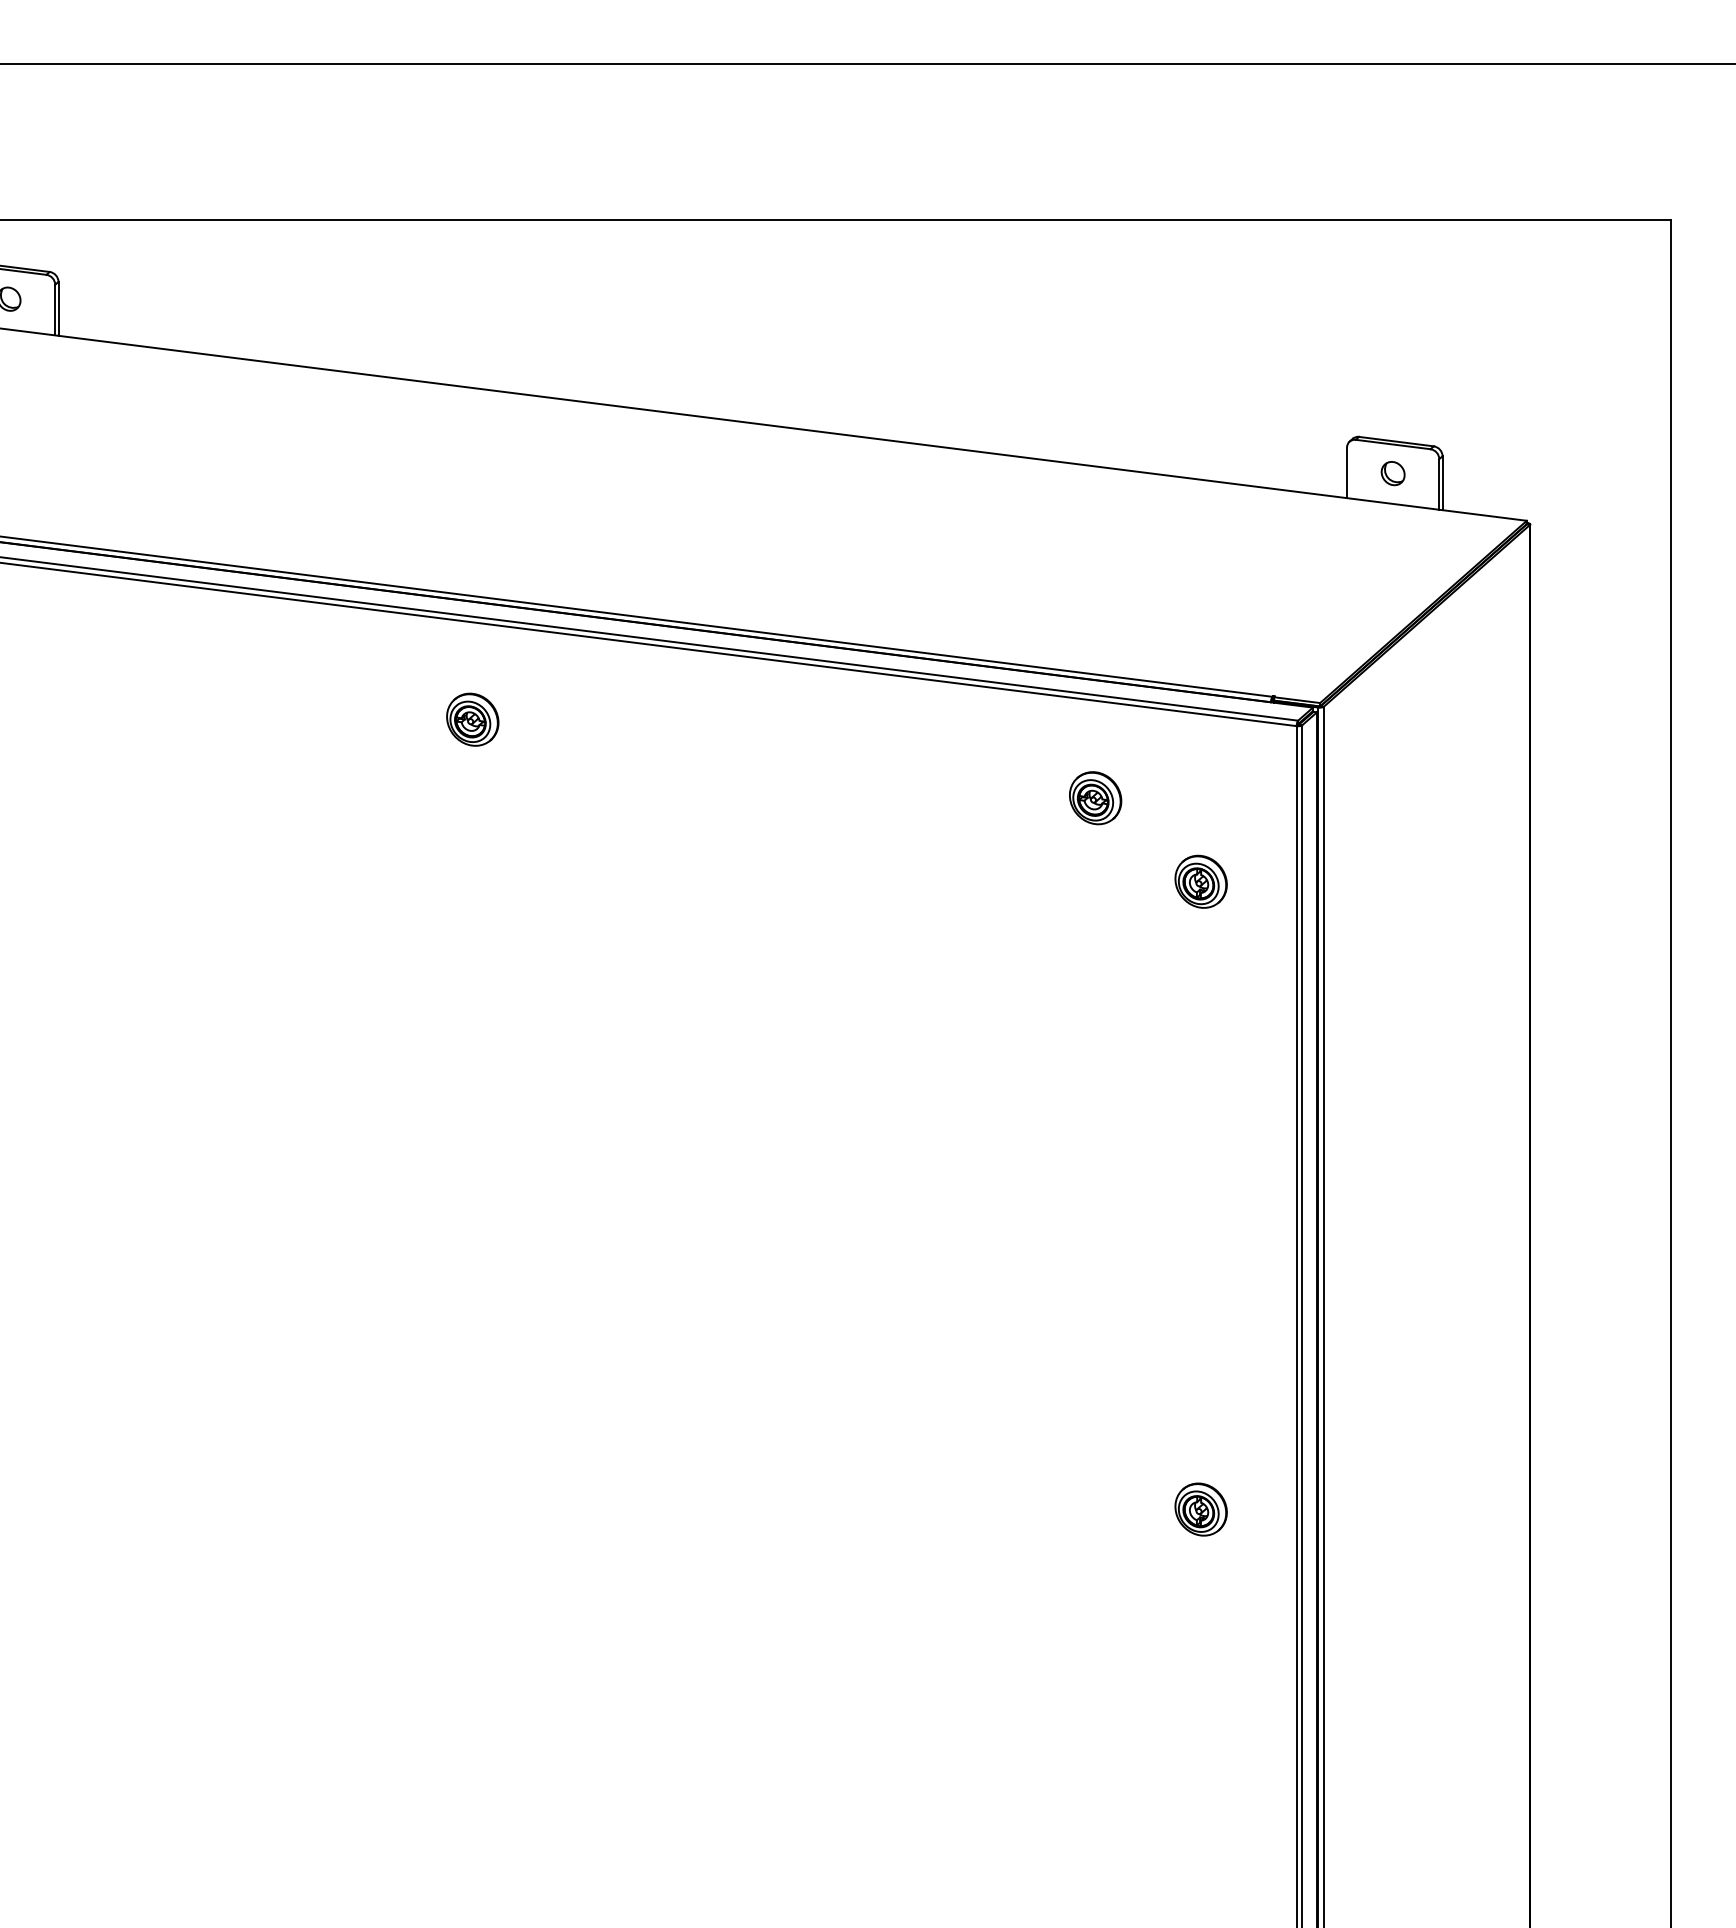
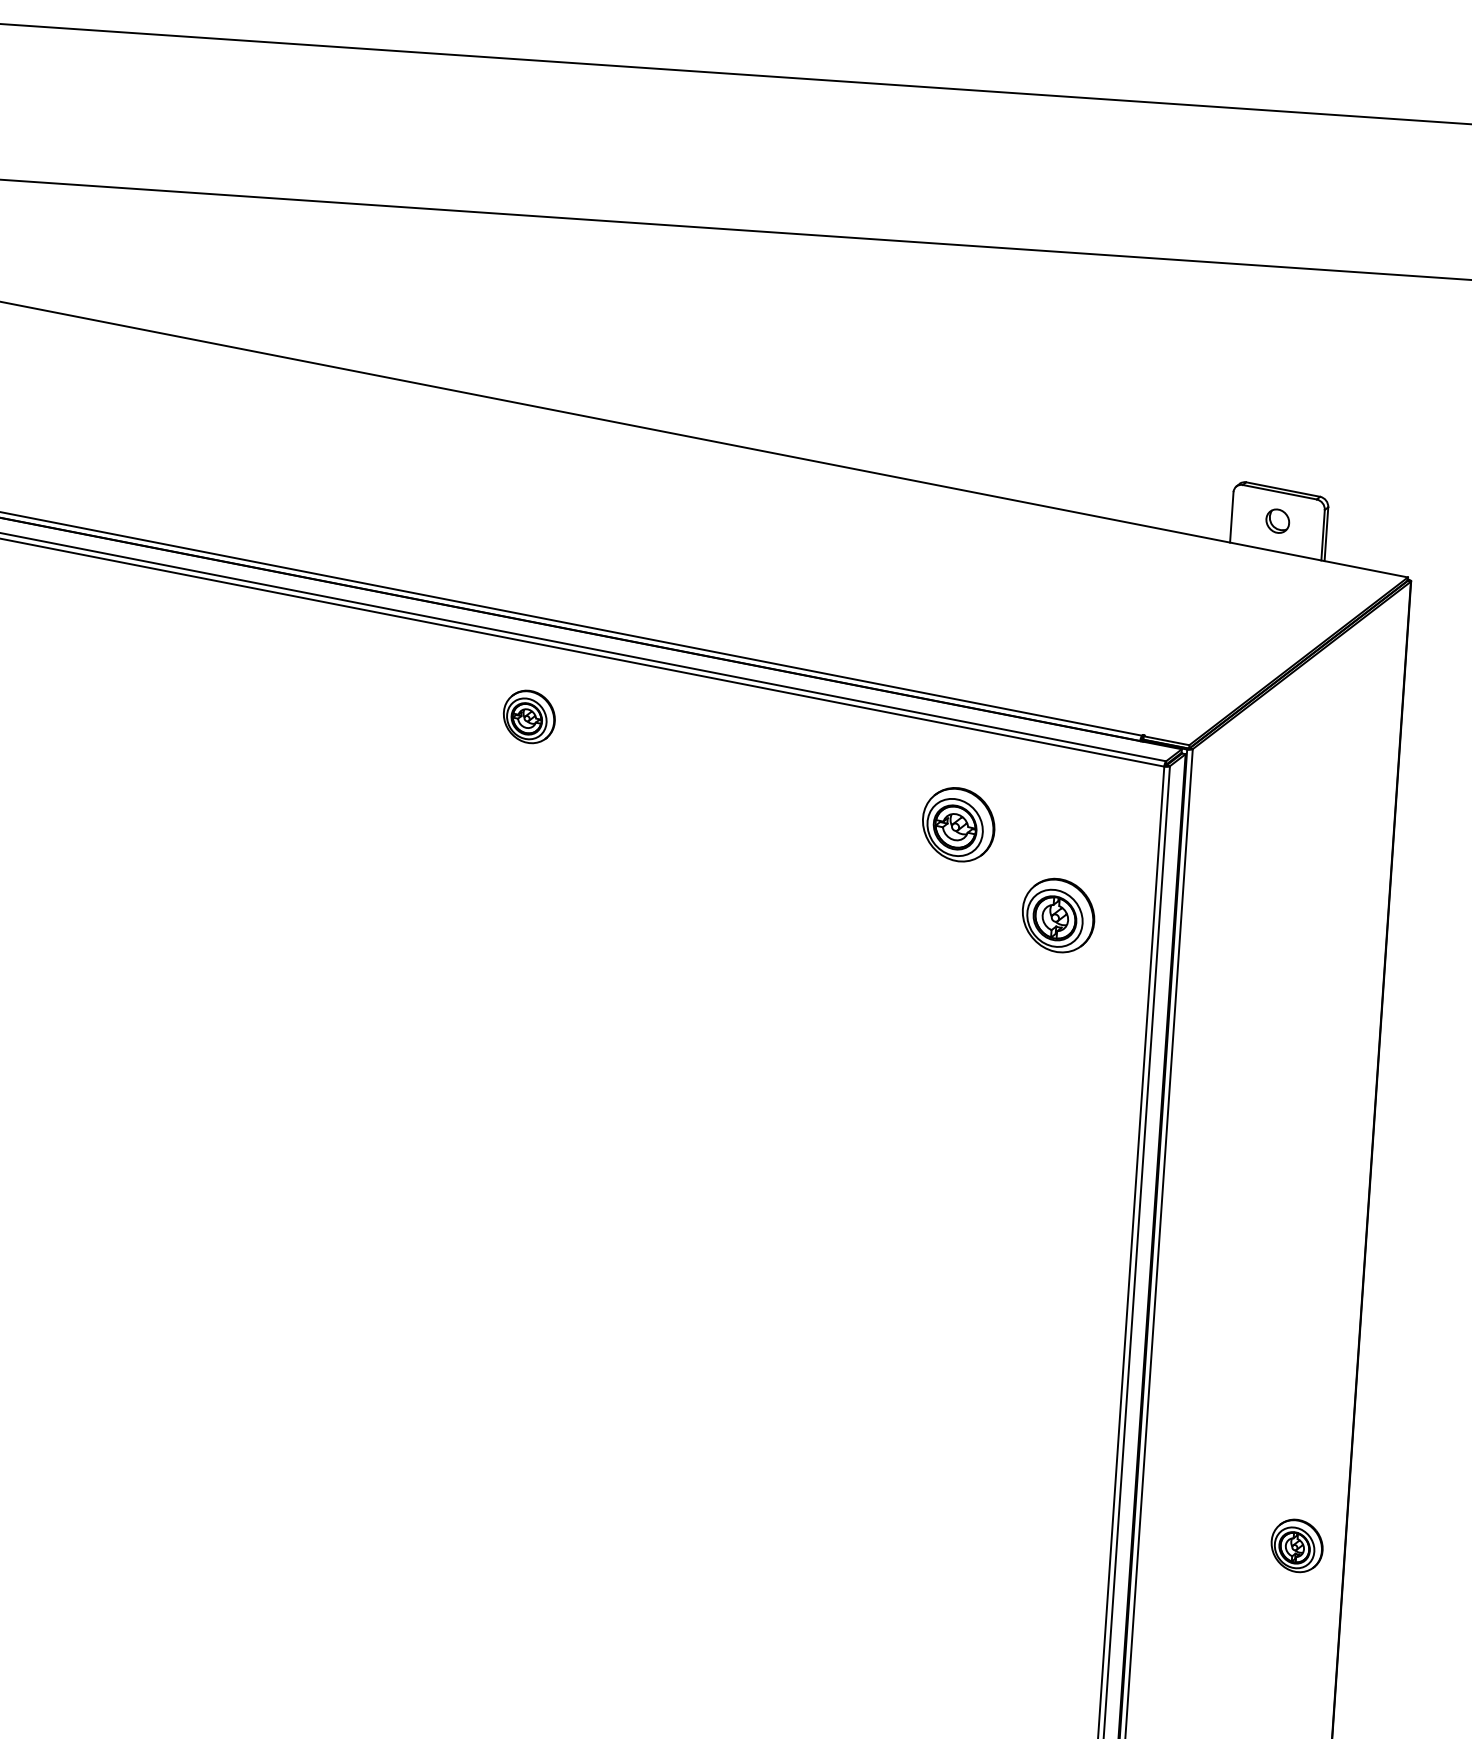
part: (472, 719) -> (529, 716), moved
part: (1095, 798) -> (958, 825), size x1.4
part: (1200, 881) -> (1057, 915), size x1.4
part: (1200, 1509) -> (1296, 1545), moved

